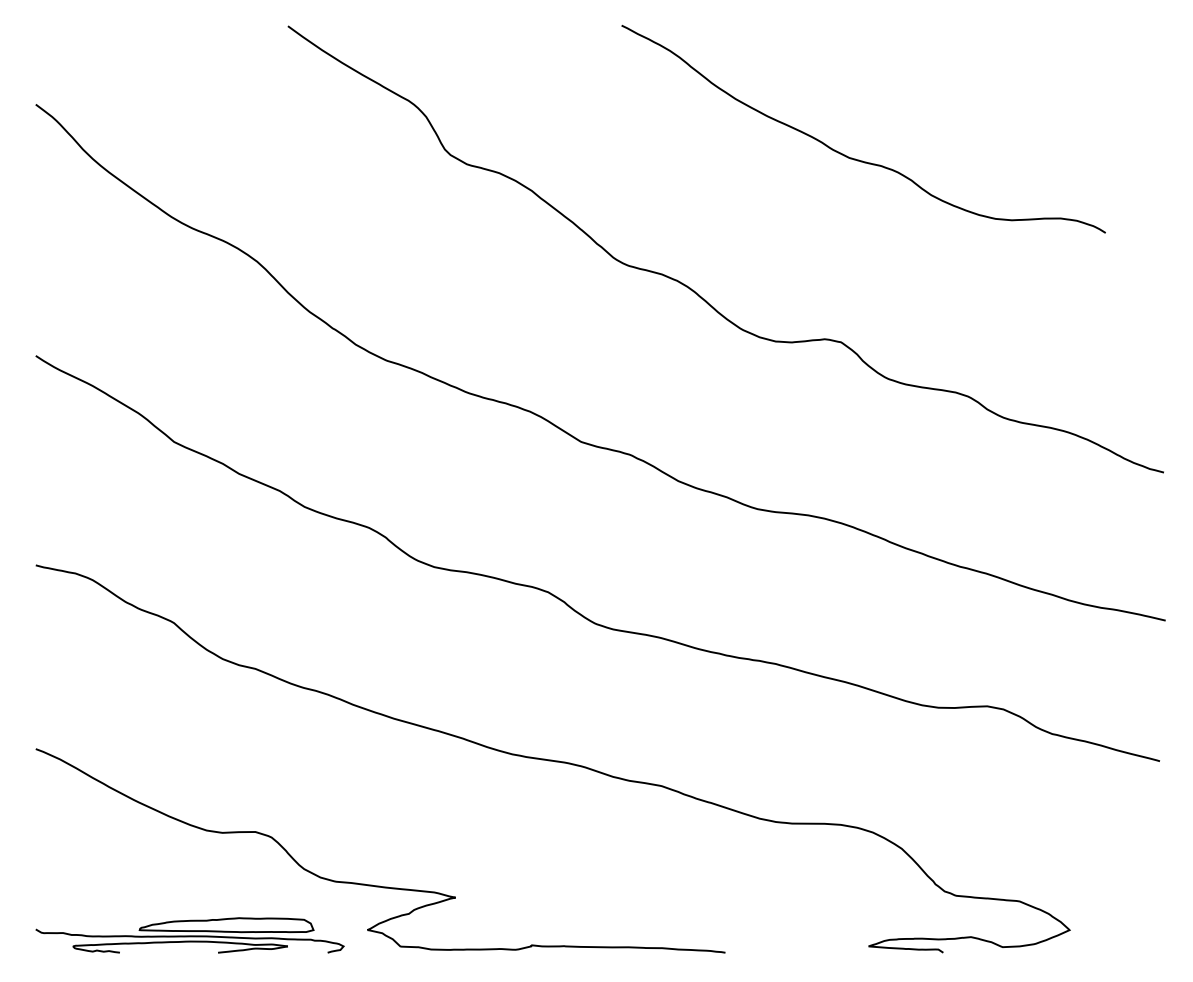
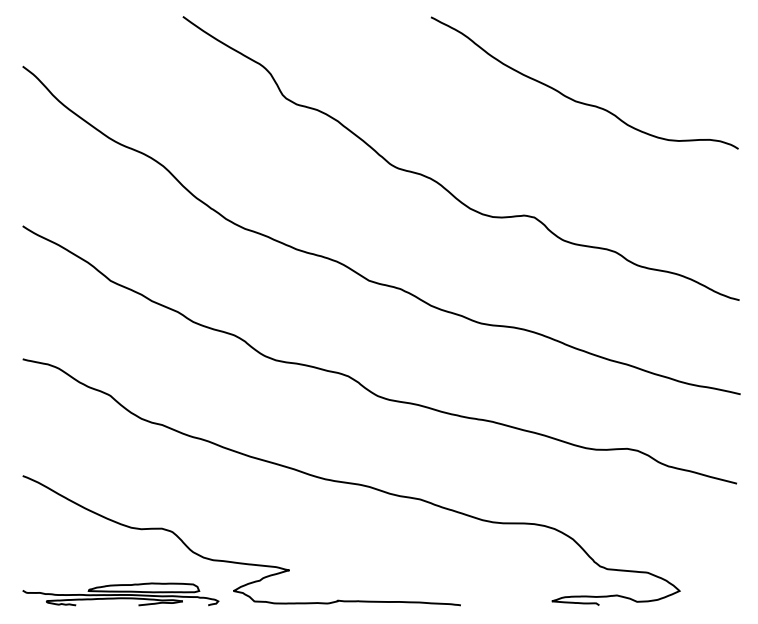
curve: (856, 158) -> (580, 101), moved

